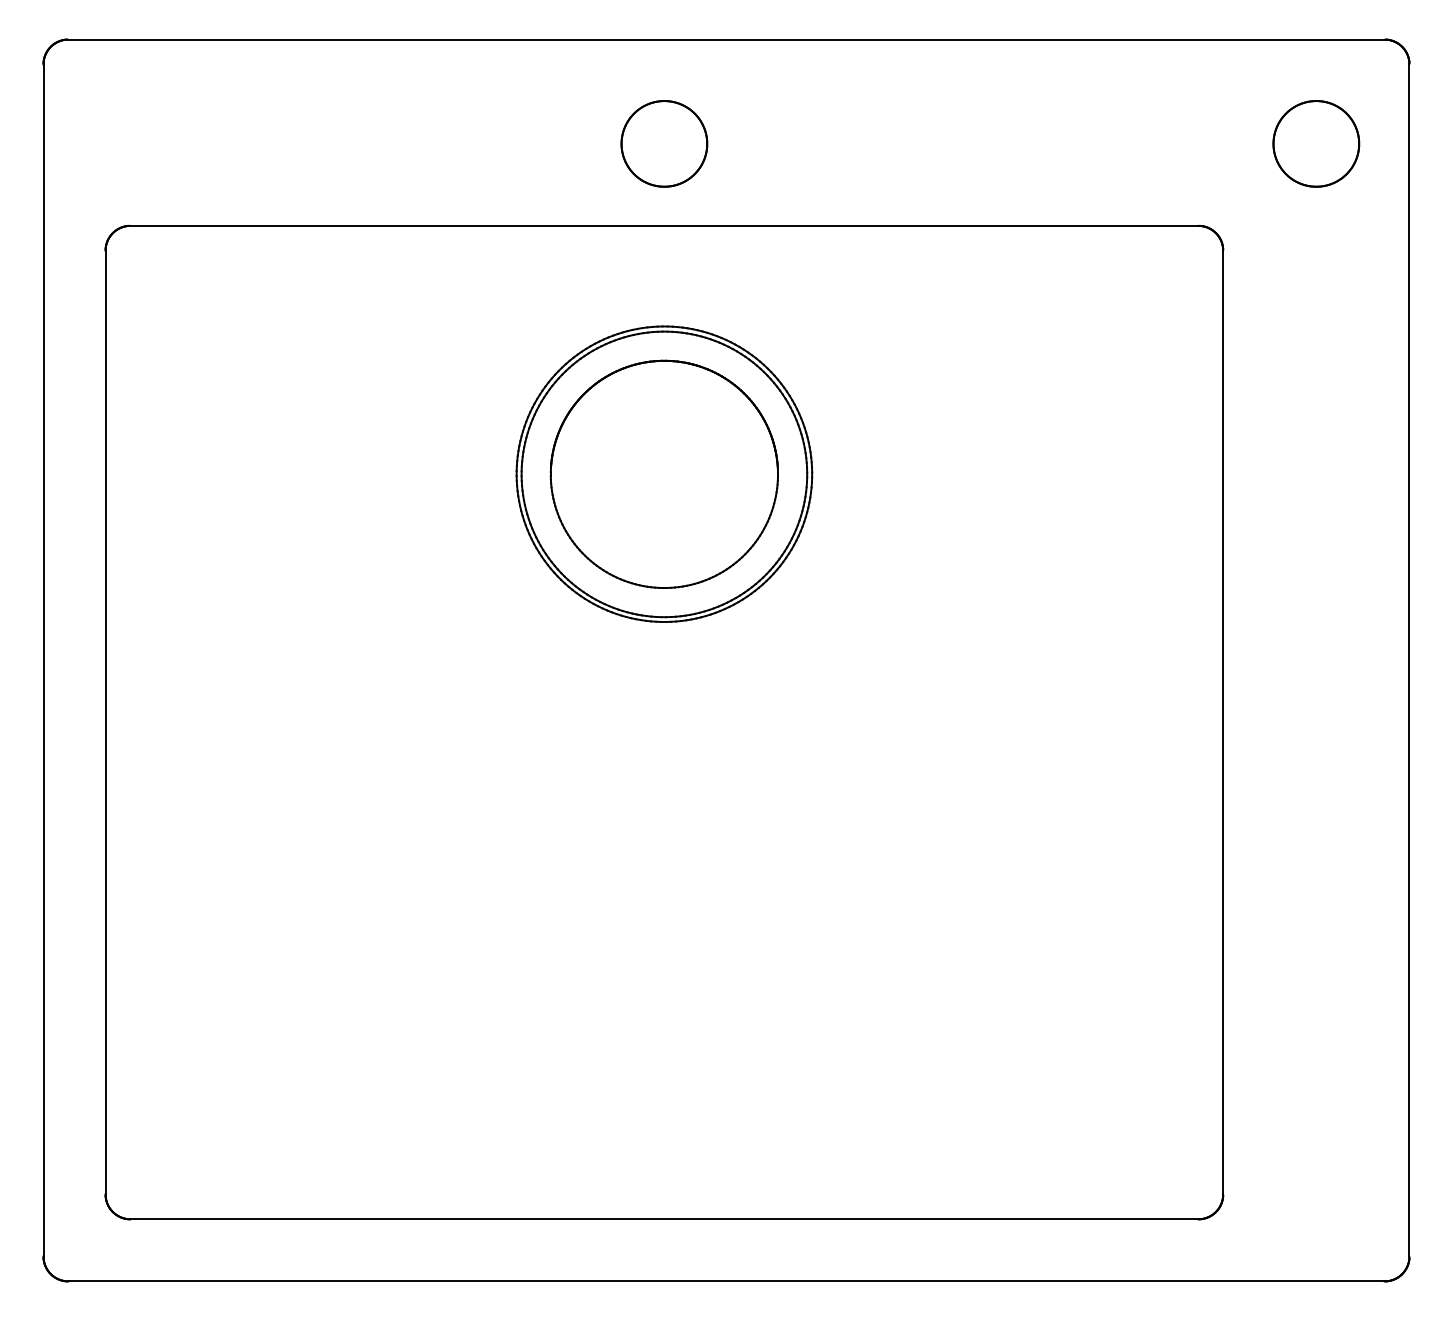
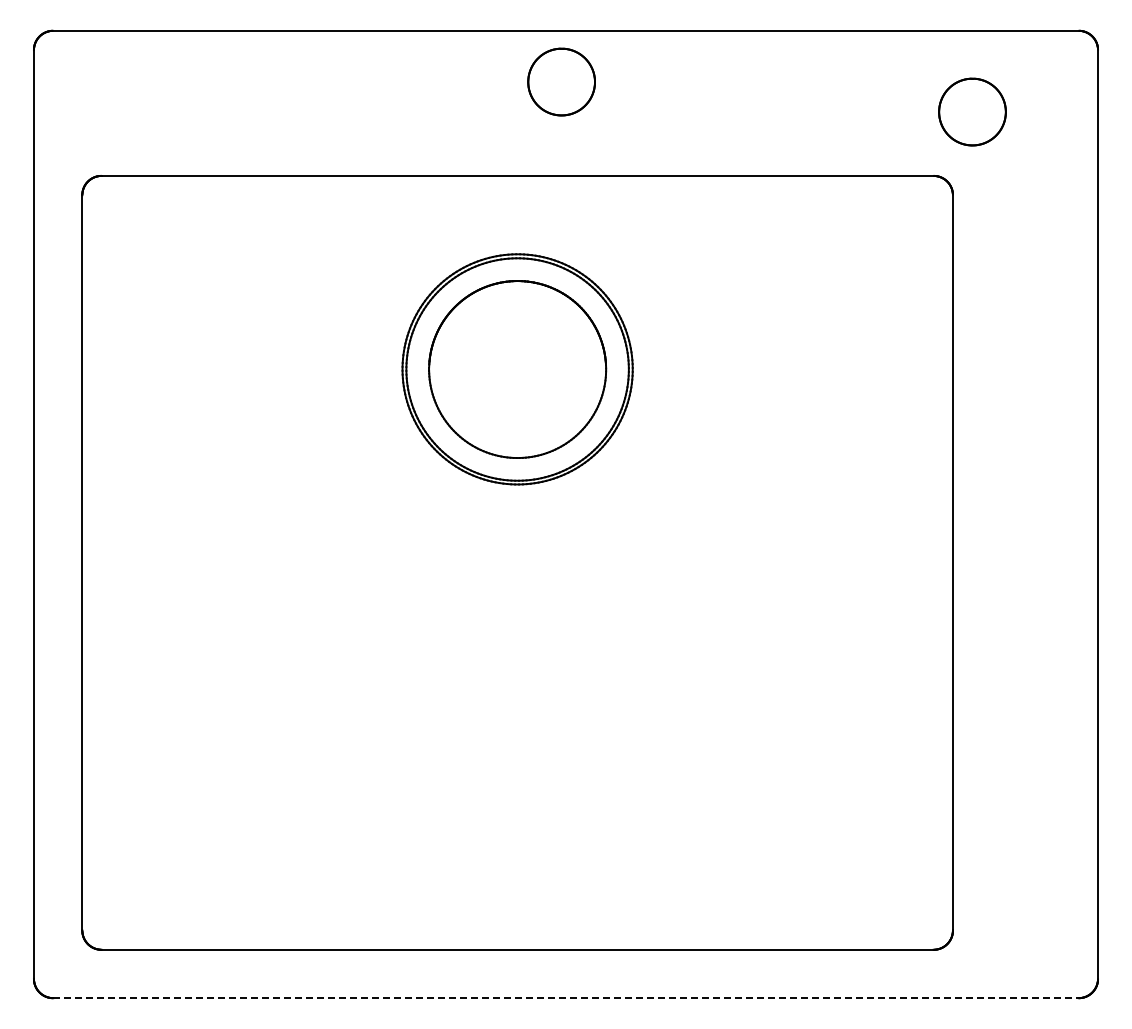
part: (664, 143) -> (561, 81), moved
part: (1316, 143) -> (972, 111), moved
line: (725, 1281) -> (565, 998), solid -> dashed

